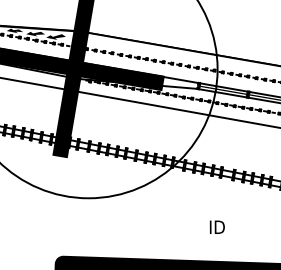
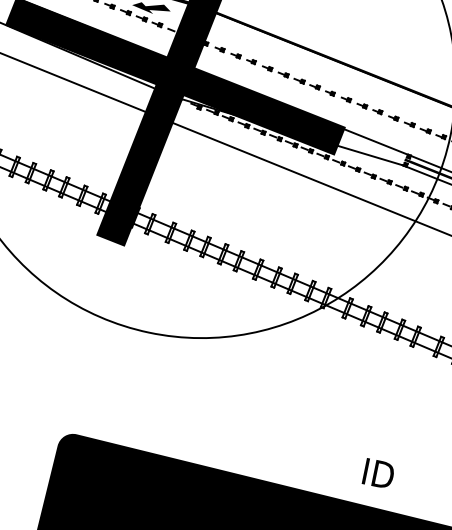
text: (216, 226) -> (377, 471), moved

